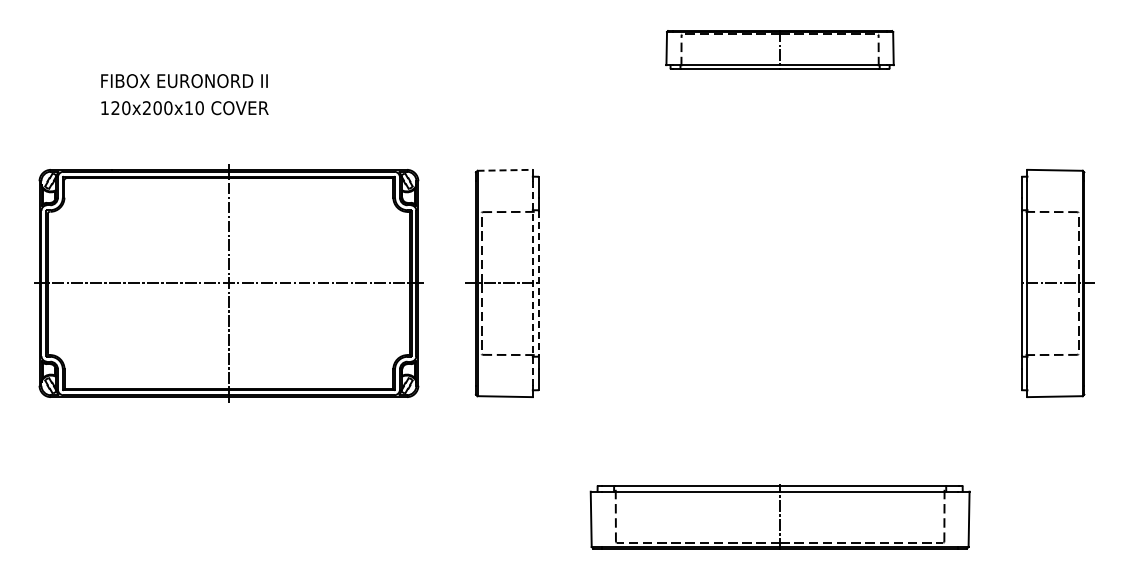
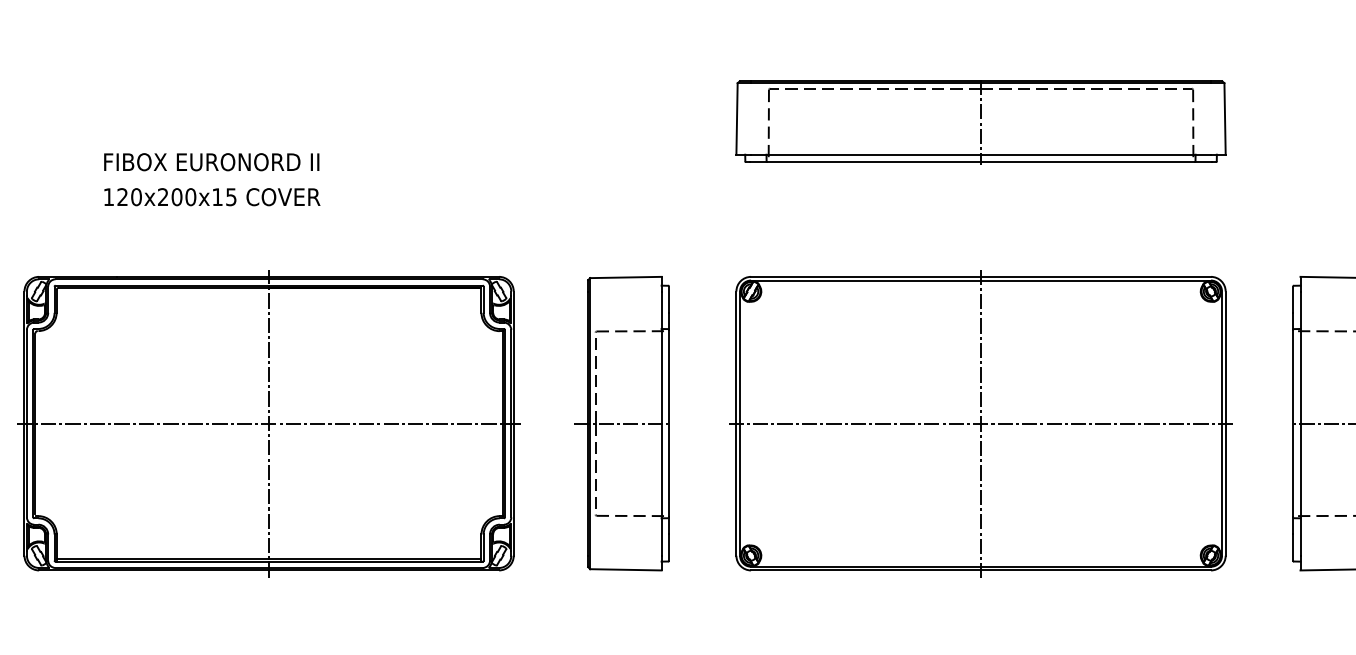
part: (779, 49) -> (980, 121), size x1.67
text: (199, 108) -> (231, 197), 120x200x10 -> 120x200x15
line: (505, 170) -> (626, 277), dashed -> solid
line: (532, 283) -> (661, 423), dashed -> solid
line: (538, 283) -> (668, 423), dashed -> solid
part: (779, 283) -> (980, 423), added

